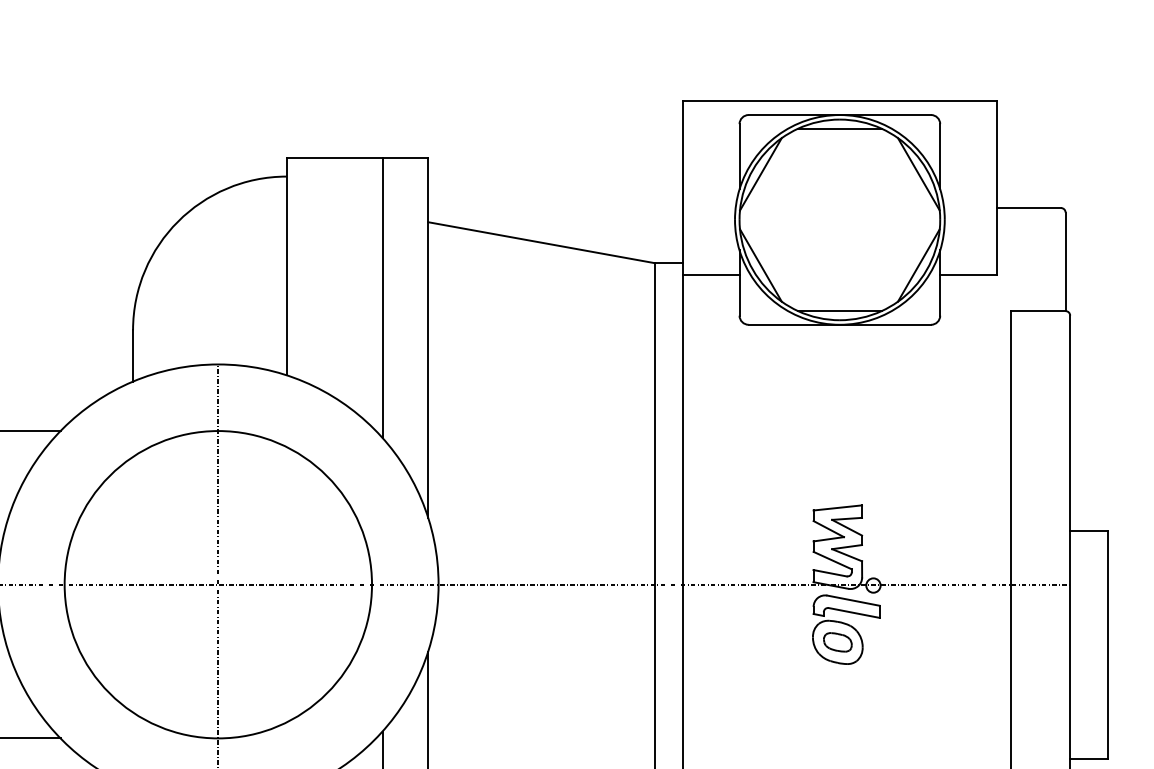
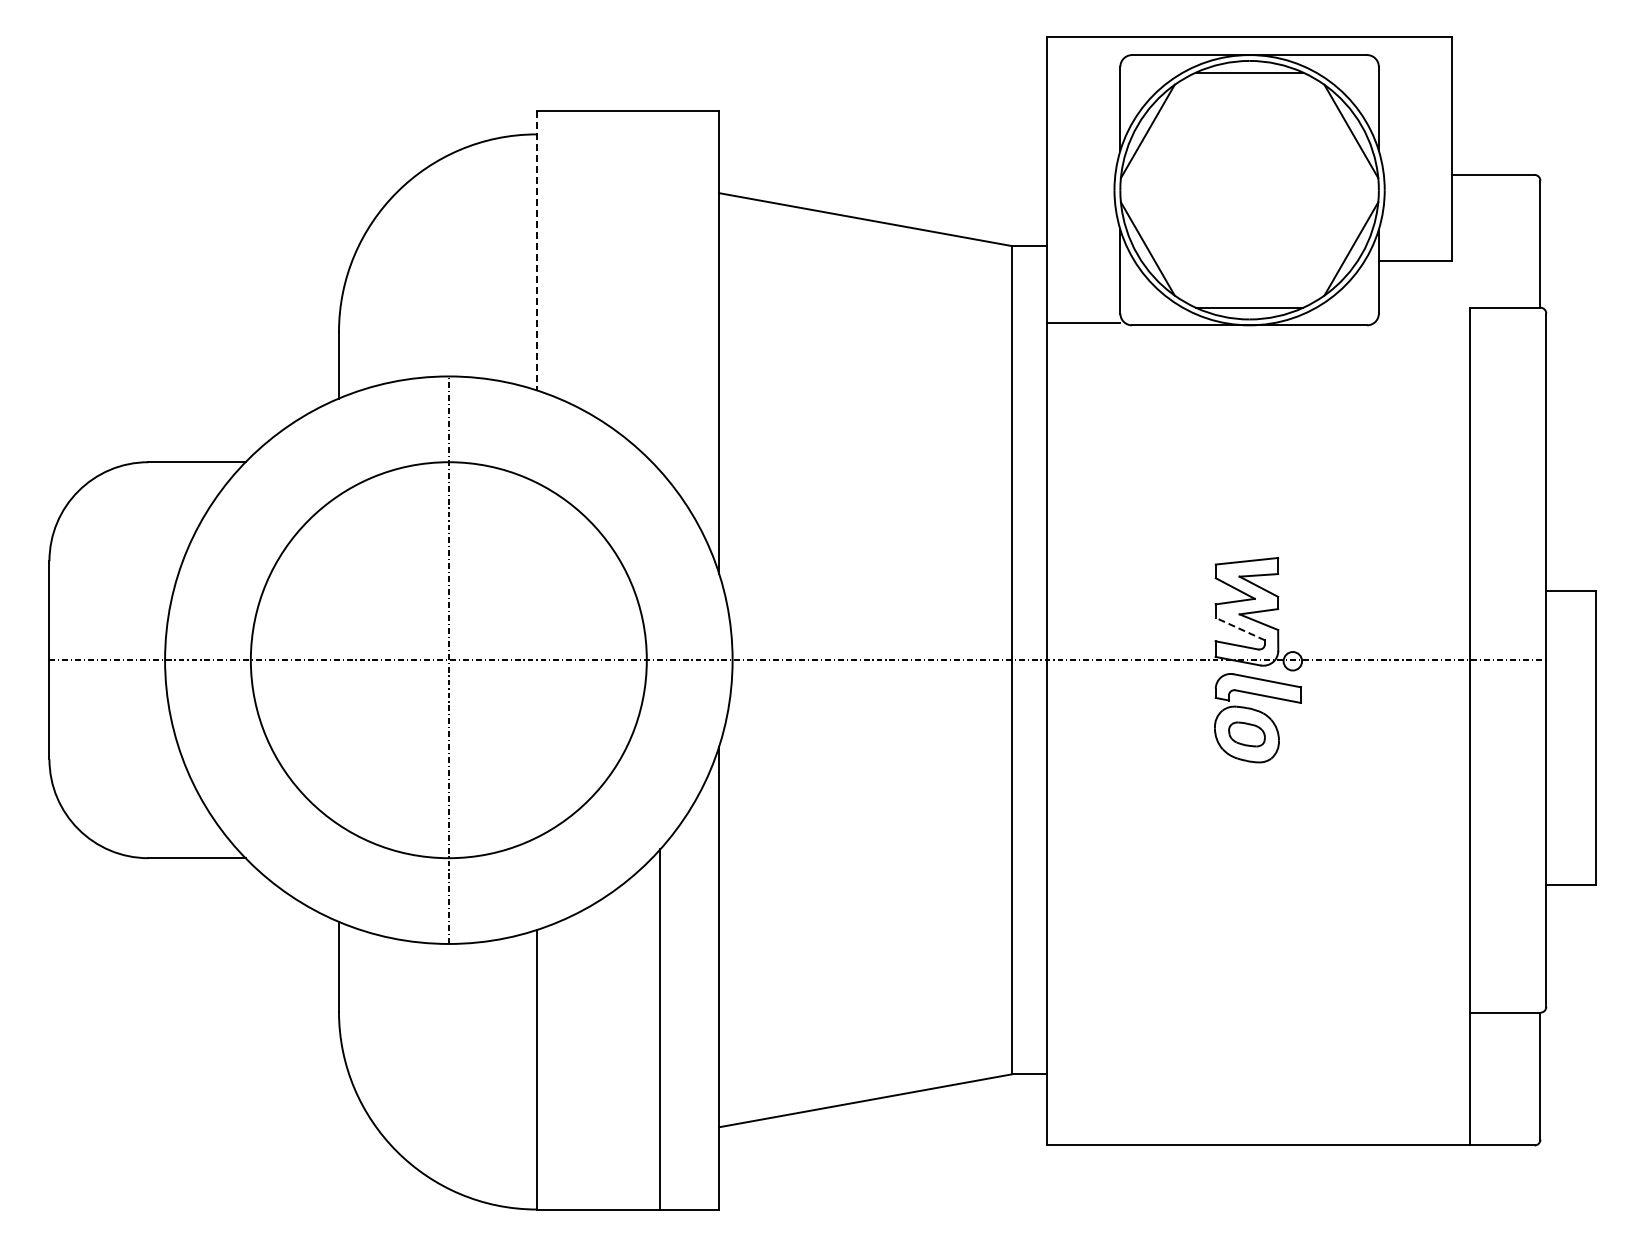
line: (286, 266) -> (536, 250), solid -> dashed
line: (710, 274) -> (1083, 322), moved
line: (382, 297) -> (660, 290), removed
line: (832, 560) -> (1239, 628), solid -> dashed

